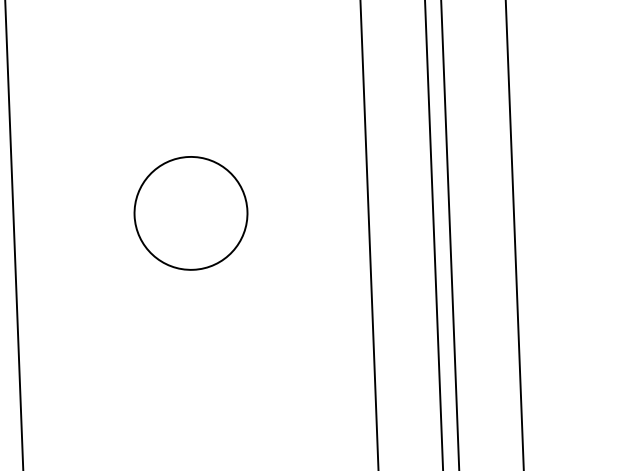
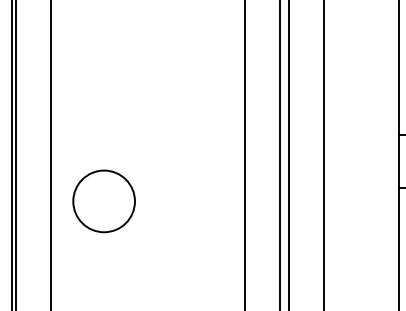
circle: (189, 213) -> (103, 201), moved

